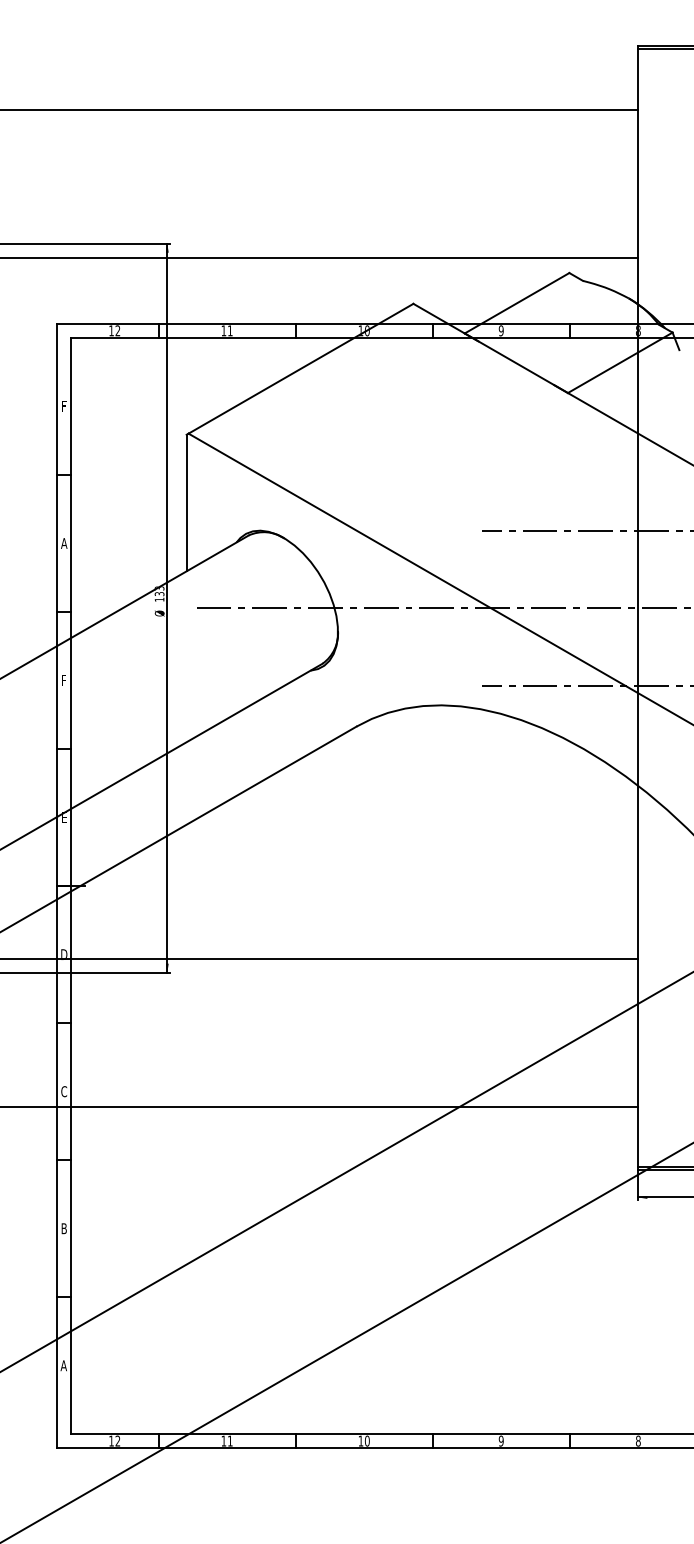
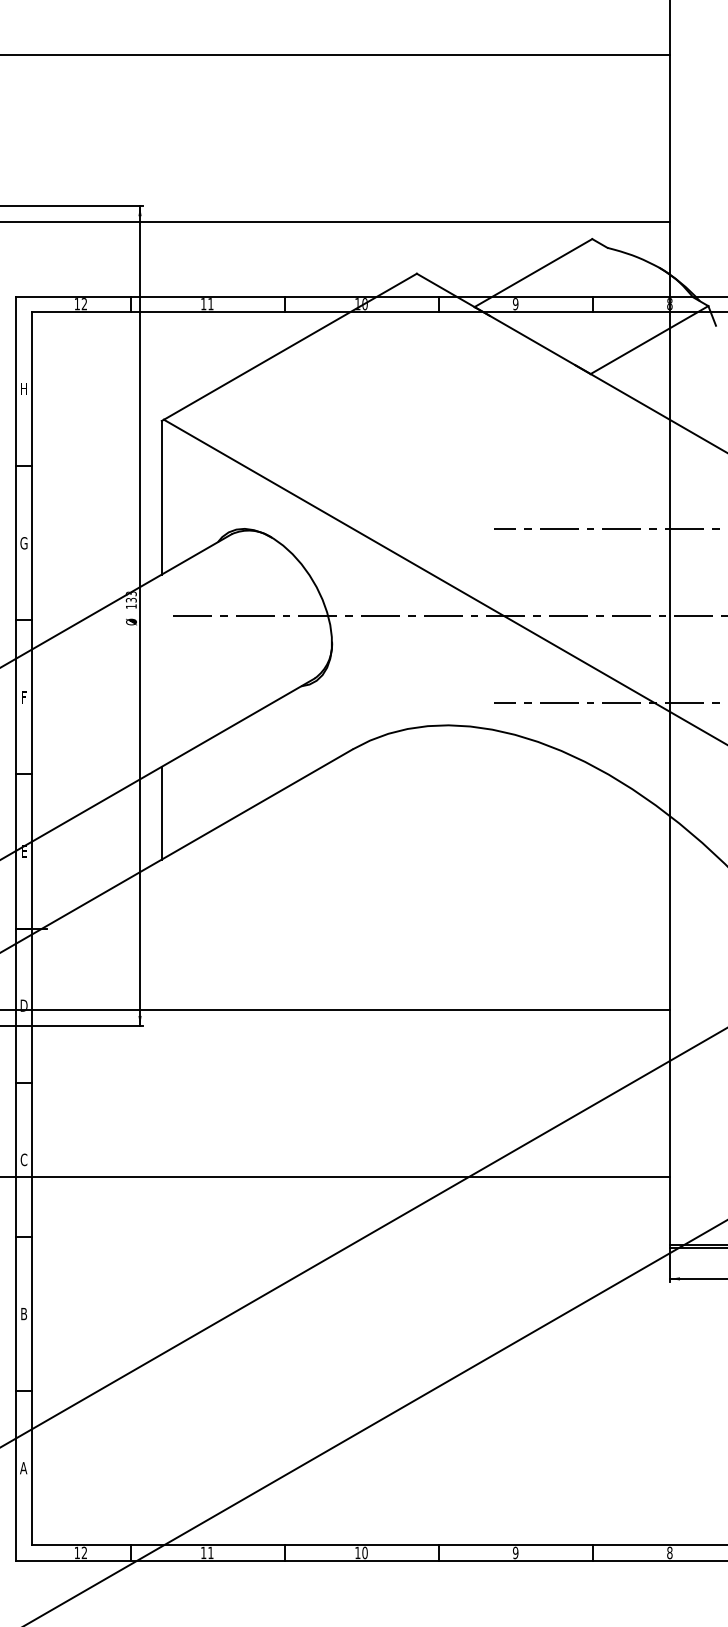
text: (63, 406) -> (23, 389), F -> H
text: (64, 543) -> (24, 543), A -> G
line: (186, 783) -> (161, 813), added

